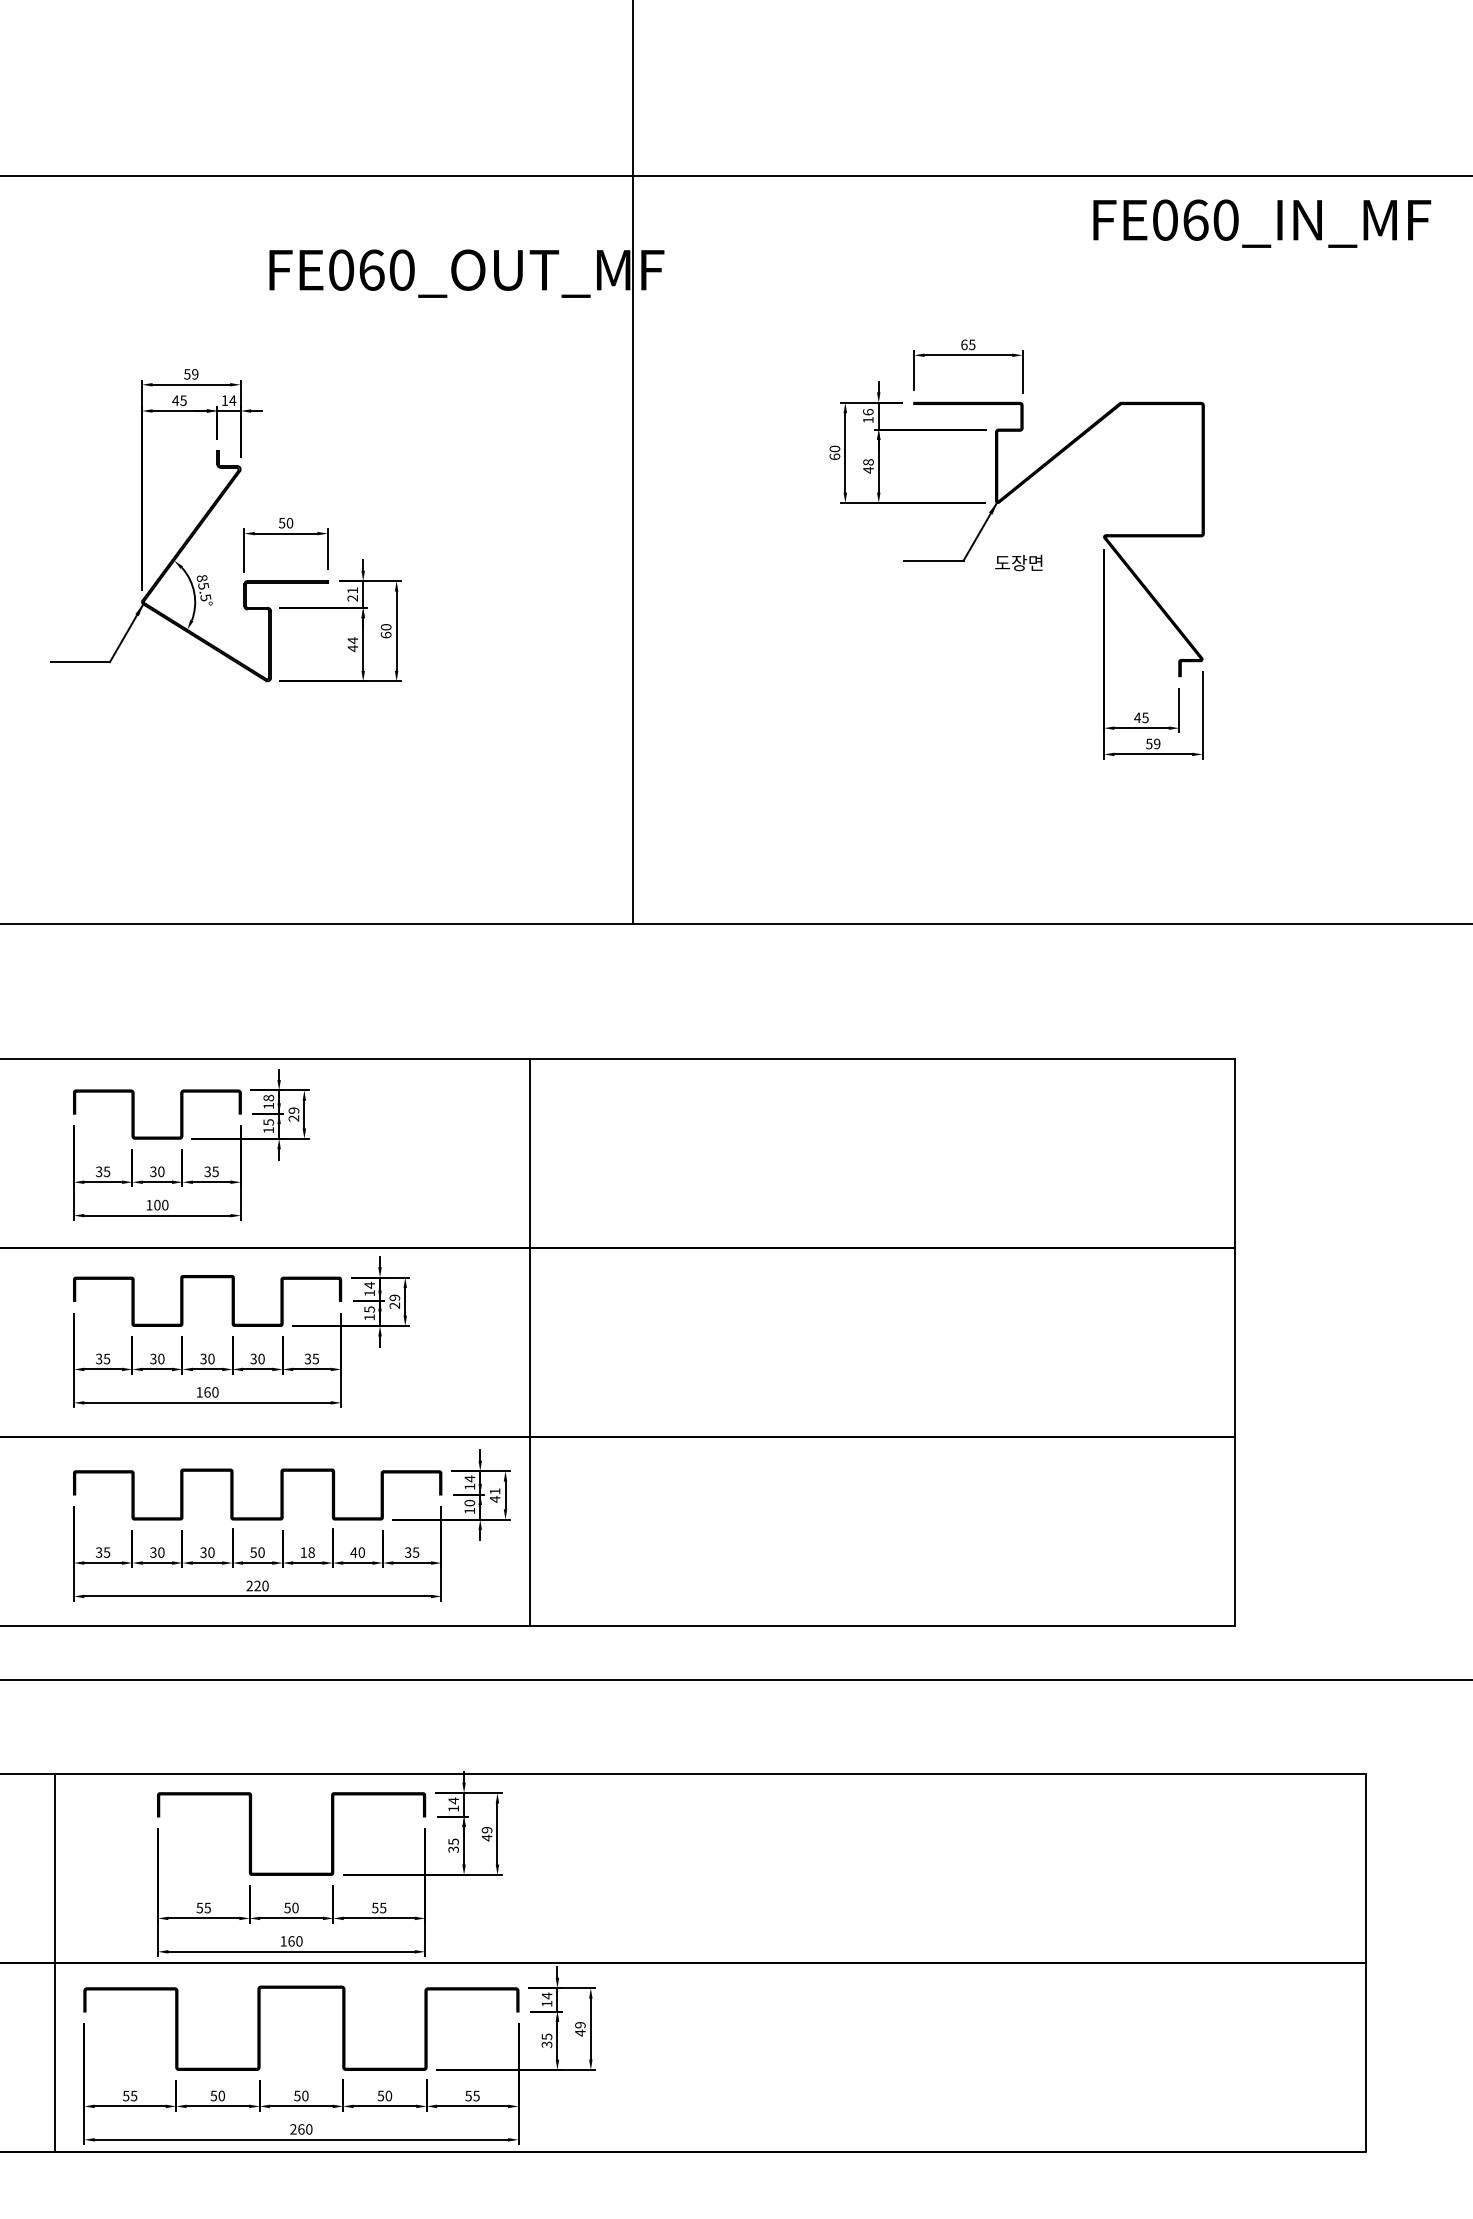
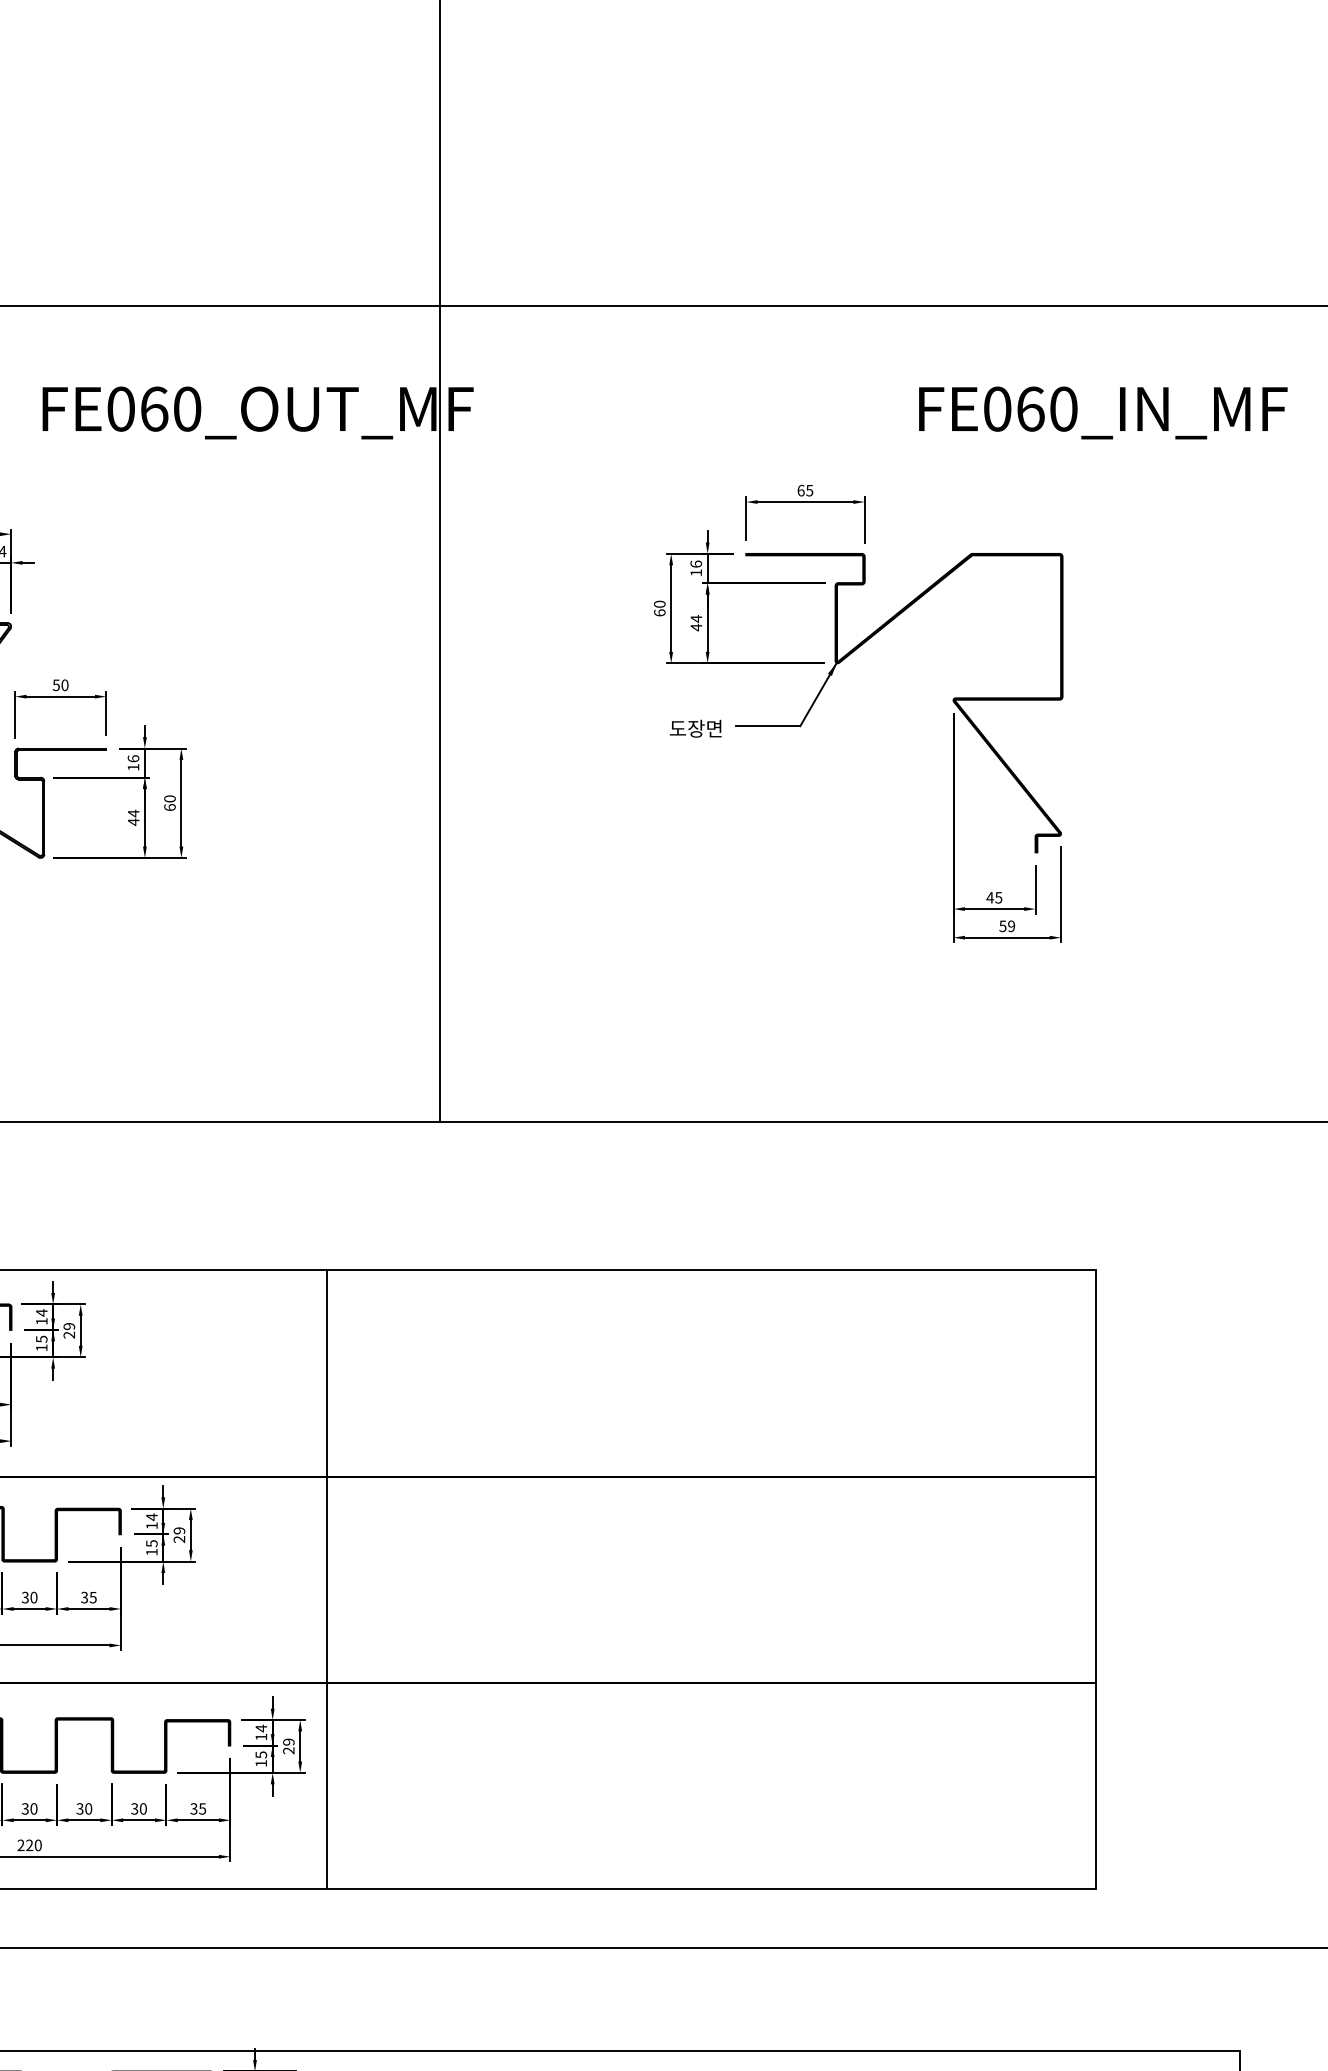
text: (1262, 223) -> (1103, 412), moved
text: (868, 461) -> (696, 617), 48 -> 44
text: (1018, 562) -> (695, 728), moved
text: (352, 594) -> (133, 763), 21 -> 16
text: (268, 1097) -> (41, 1312), 18 -> 14
text: (494, 1495) -> (288, 1746), 41 -> 29
text: (469, 1502) -> (260, 1754), 10 -> 15
text: (253, 1552) -> (25, 1808), 50 -> 30
text: (307, 1552) -> (84, 1808), 18 -> 30
text: (353, 1552) -> (134, 1808), 40 -> 30

